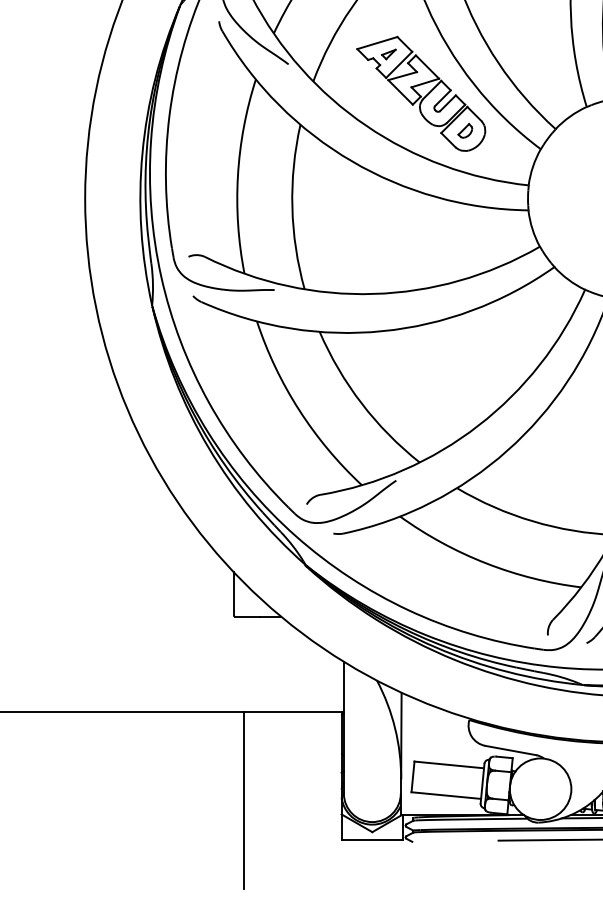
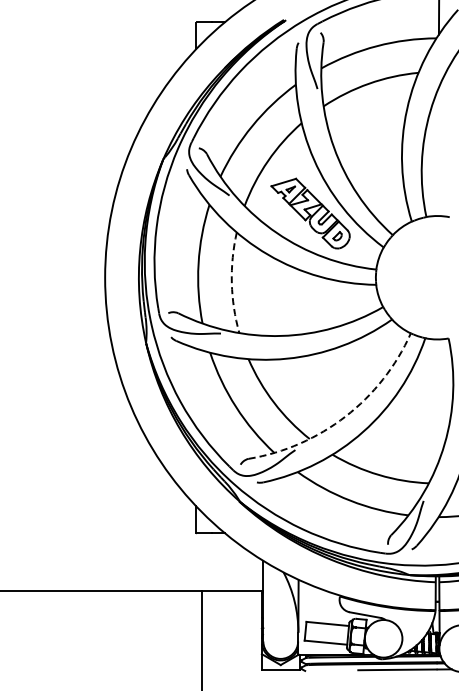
arc: (291, 206) -> (231, 282), solid -> dashed
arc: (478, 425) -> (345, 416), solid -> dashed

